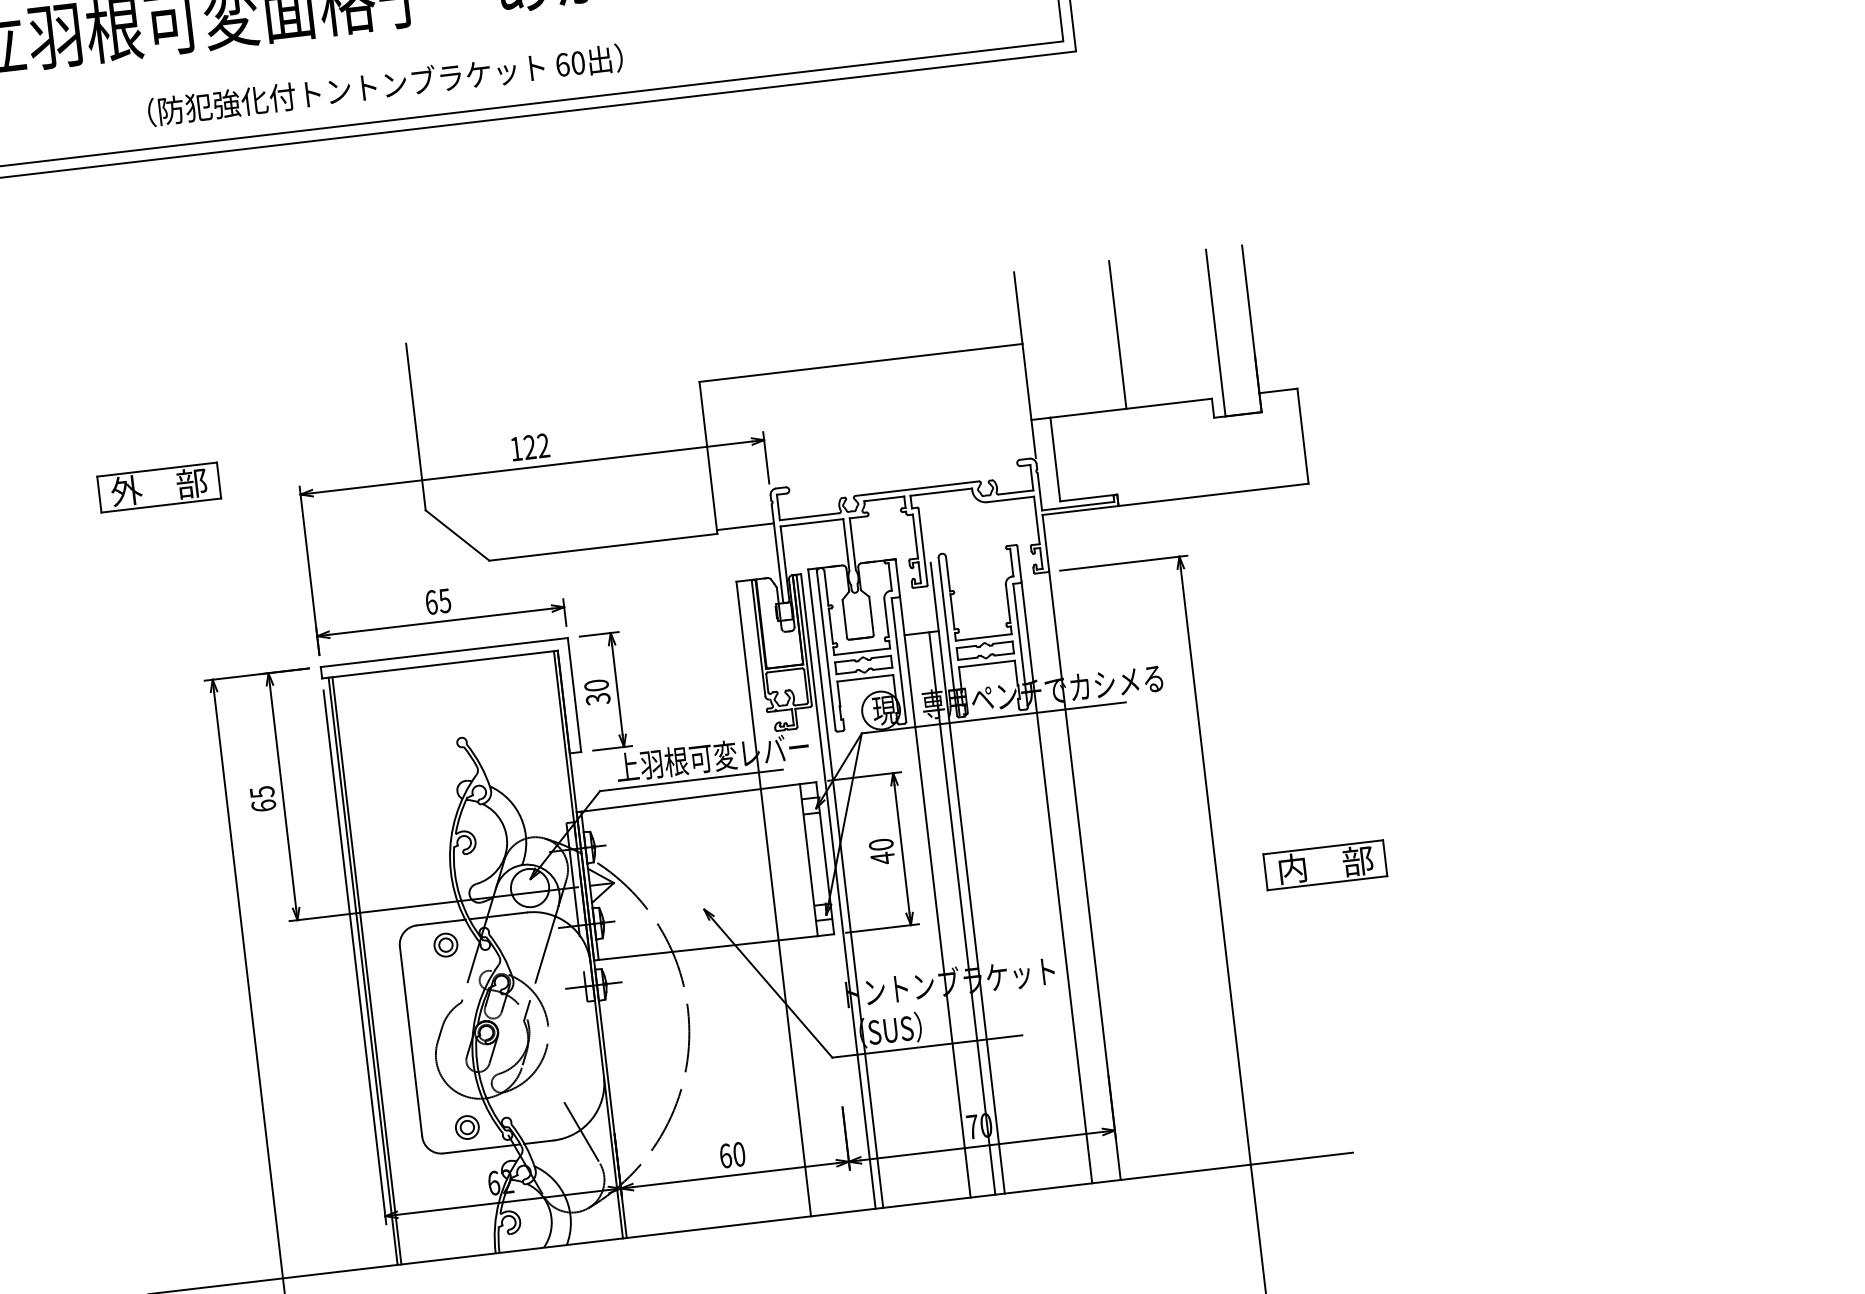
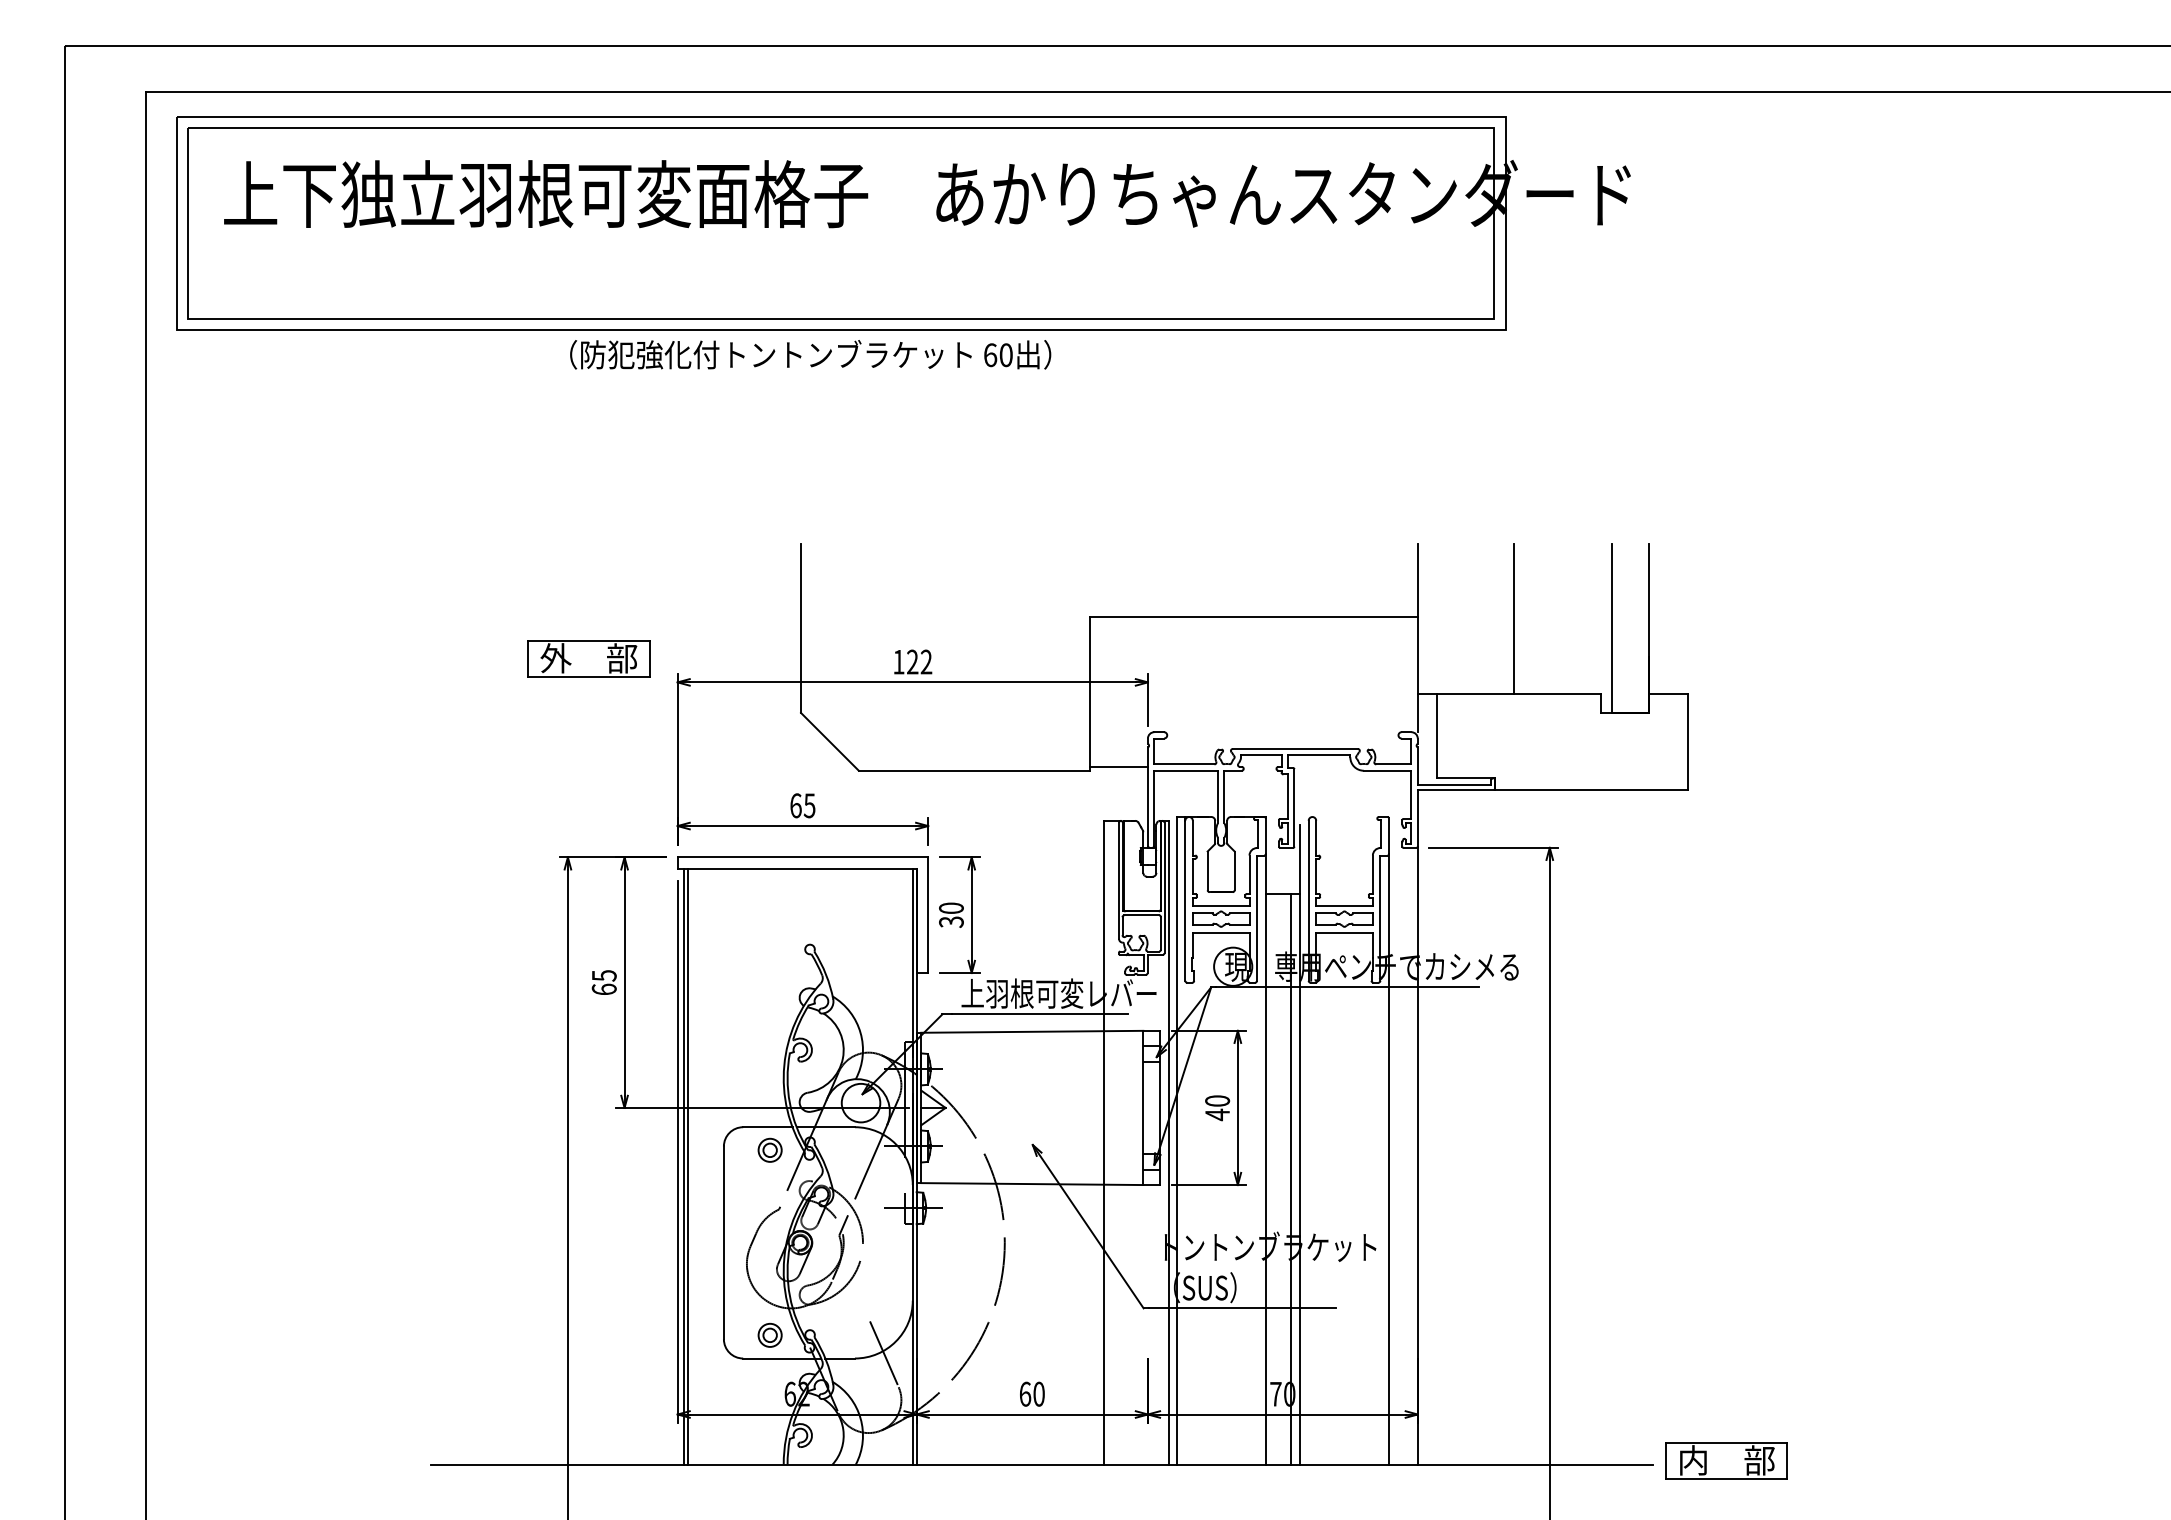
text: (385, 85) -> (810, 354), moved
part: (158, 487) -> (588, 658), moved
part: (1325, 864) -> (1726, 1460), moved

